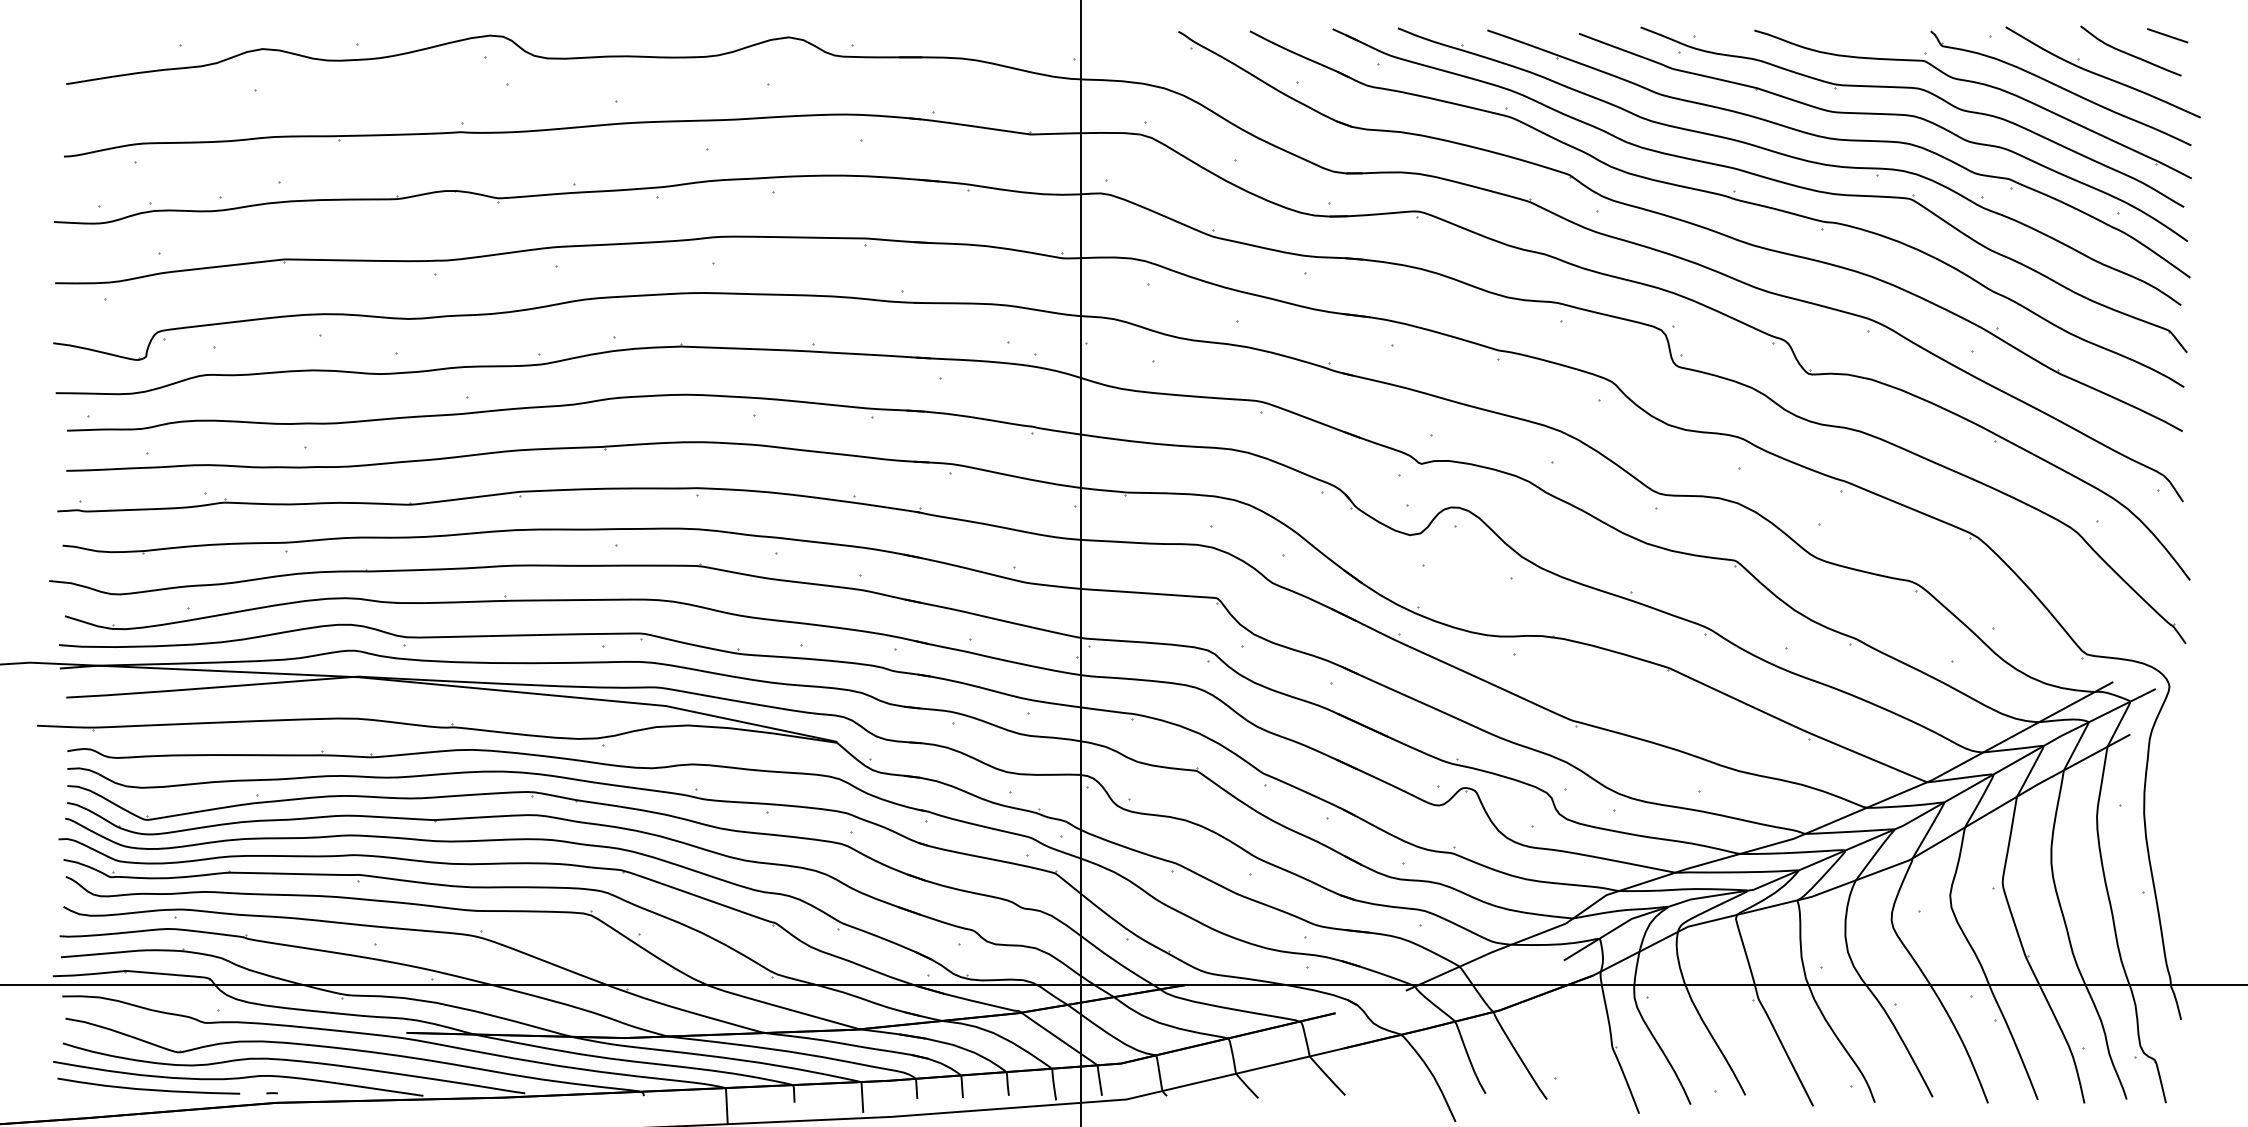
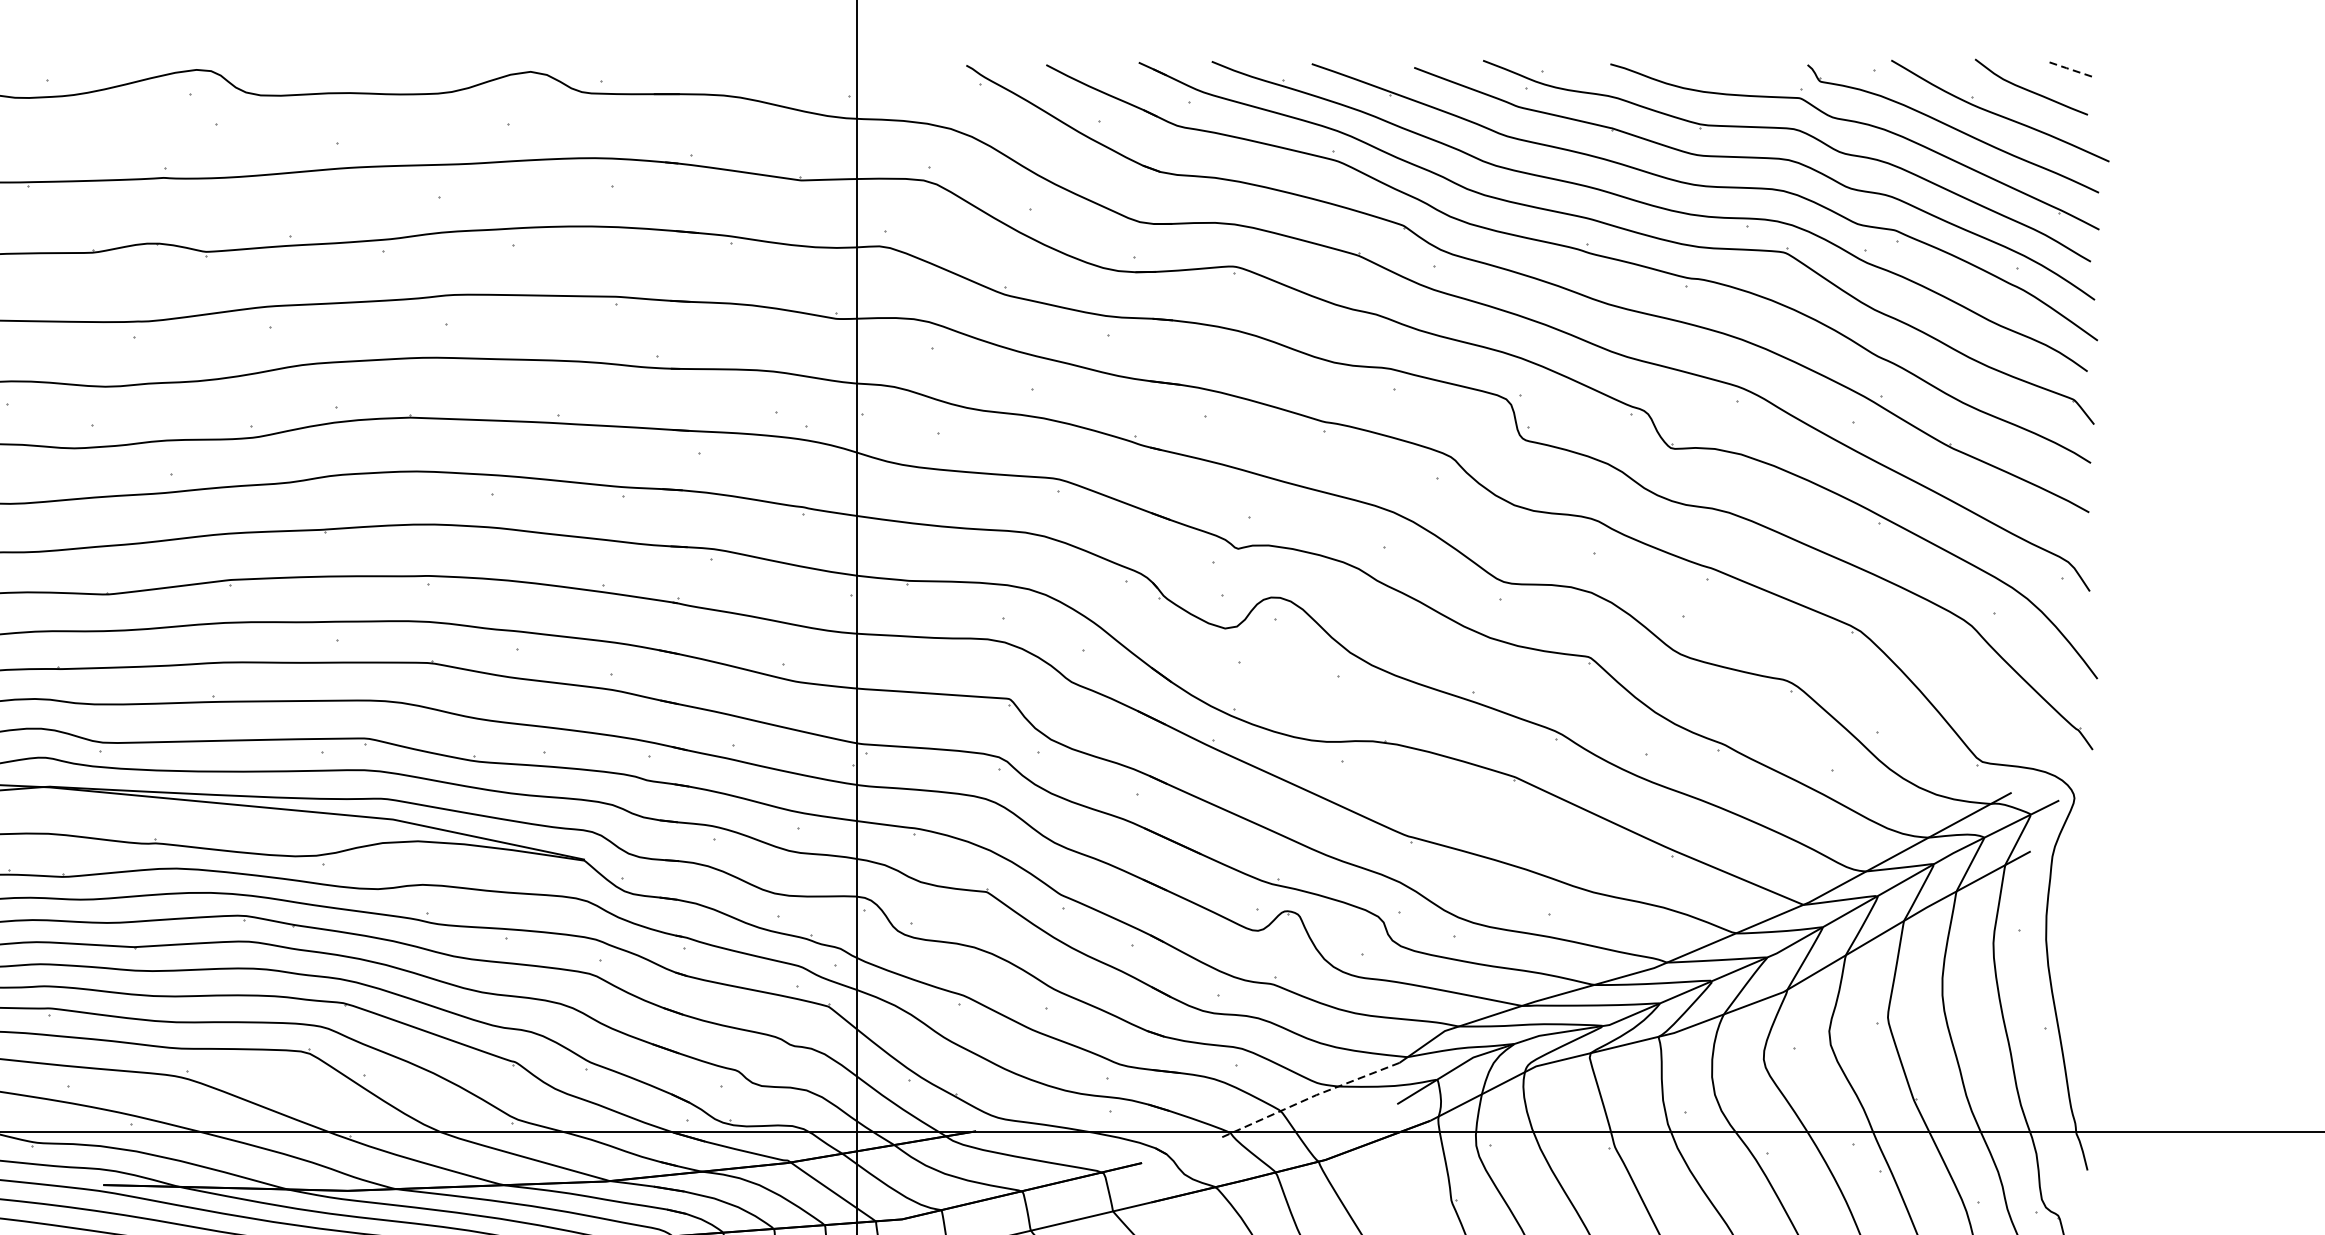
line: (2167, 35) -> (2072, 69), solid -> dashed
line: (1485, 955) -> (1309, 1098), solid -> dashed

